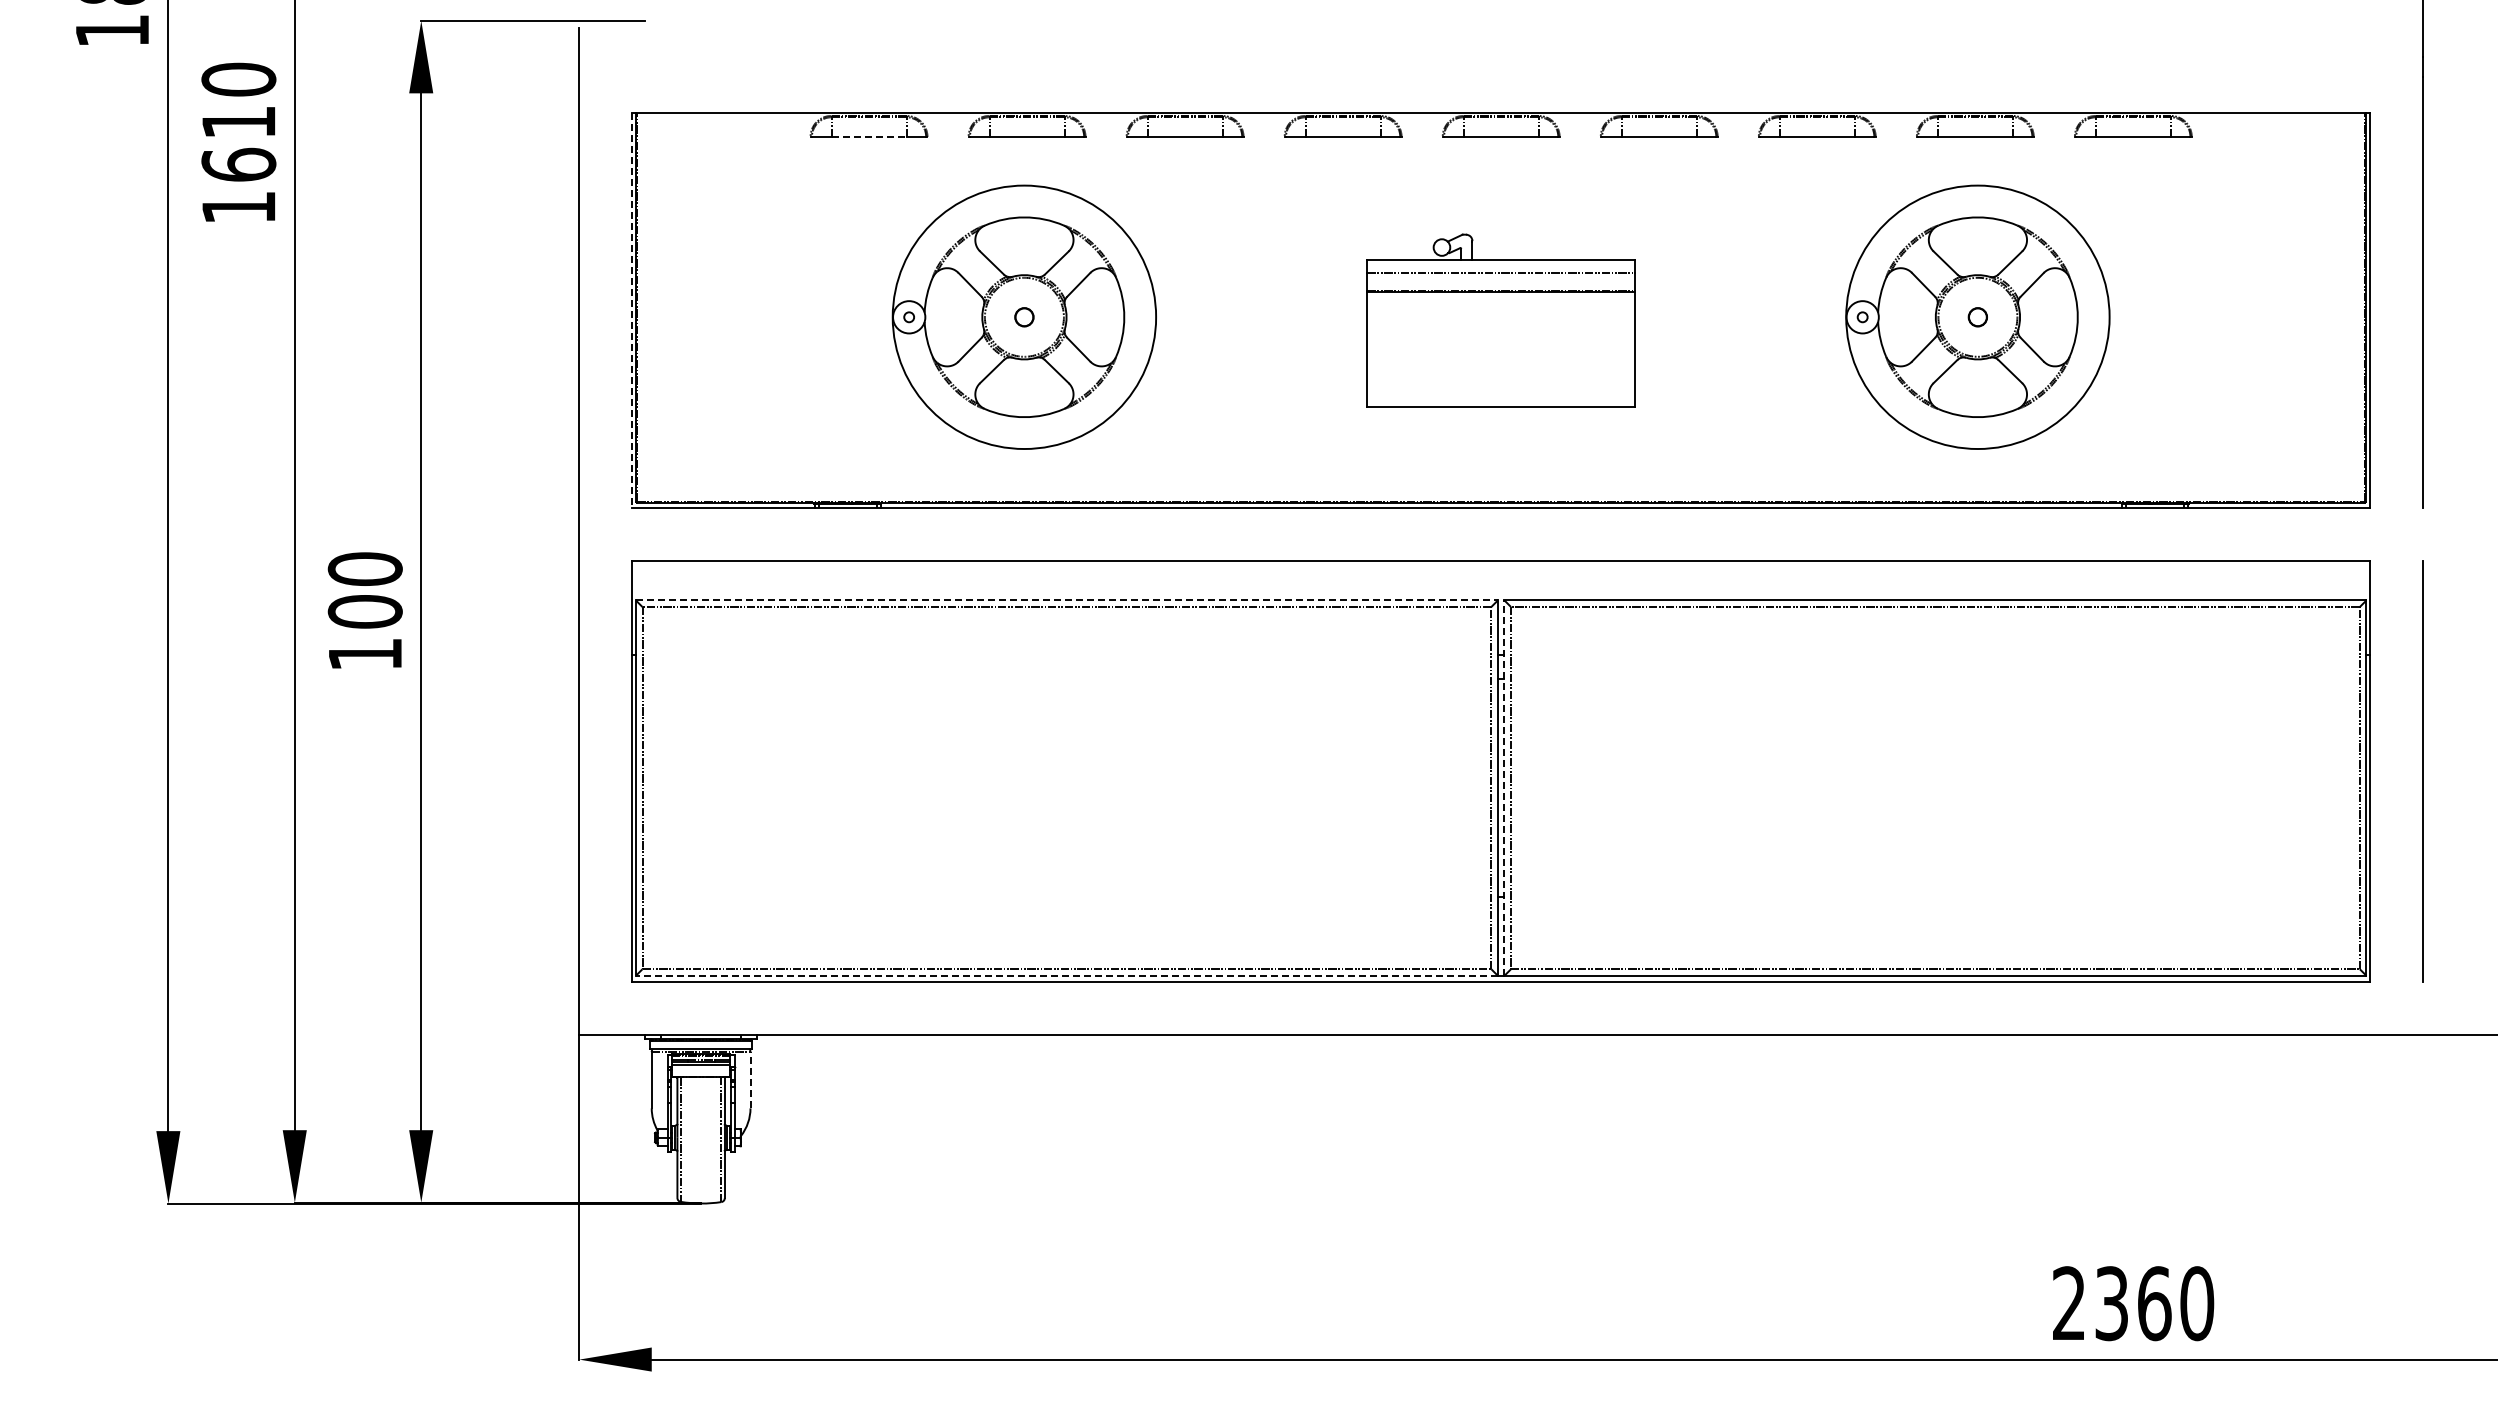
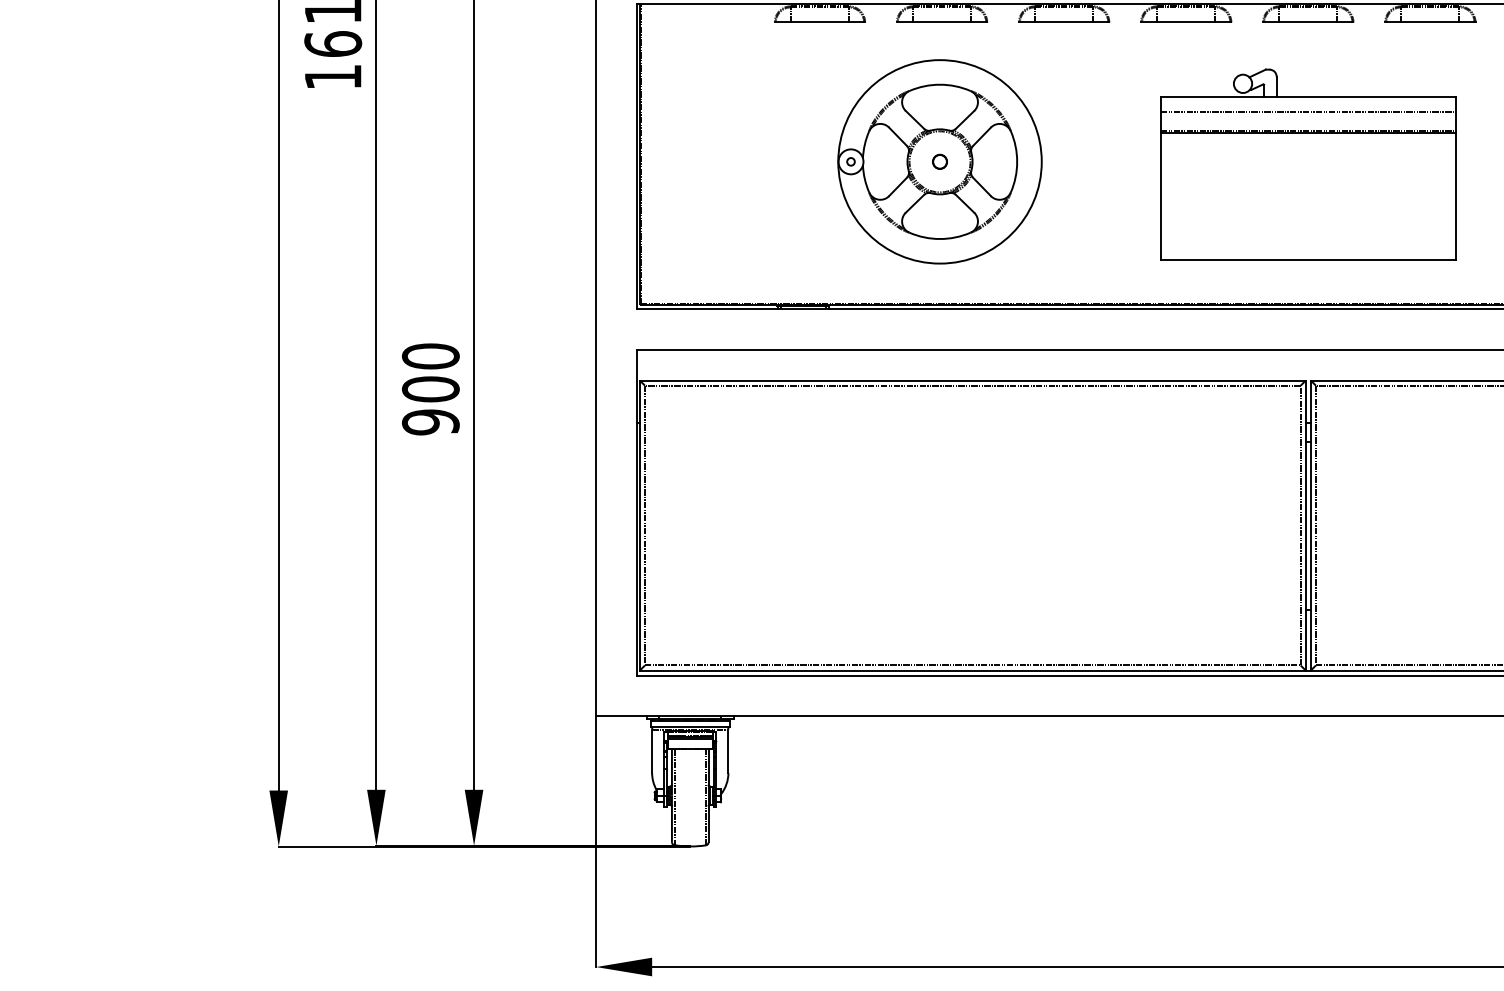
line: (869, 136) -> (820, 22), dashed -> solid
line: (631, 310) -> (636, 156), dashed -> solid
part: (1500, 320) -> (1307, 164), size x1.43
line: (1066, 600) -> (972, 380), dashed -> solid
text: (364, 654) -> (430, 422), 100 -> 900
line: (1504, 788) -> (1310, 525), dashed -> solid
line: (1066, 975) -> (972, 670), dashed -> solid
line: (750, 1079) -> (728, 750), dashed -> solid

